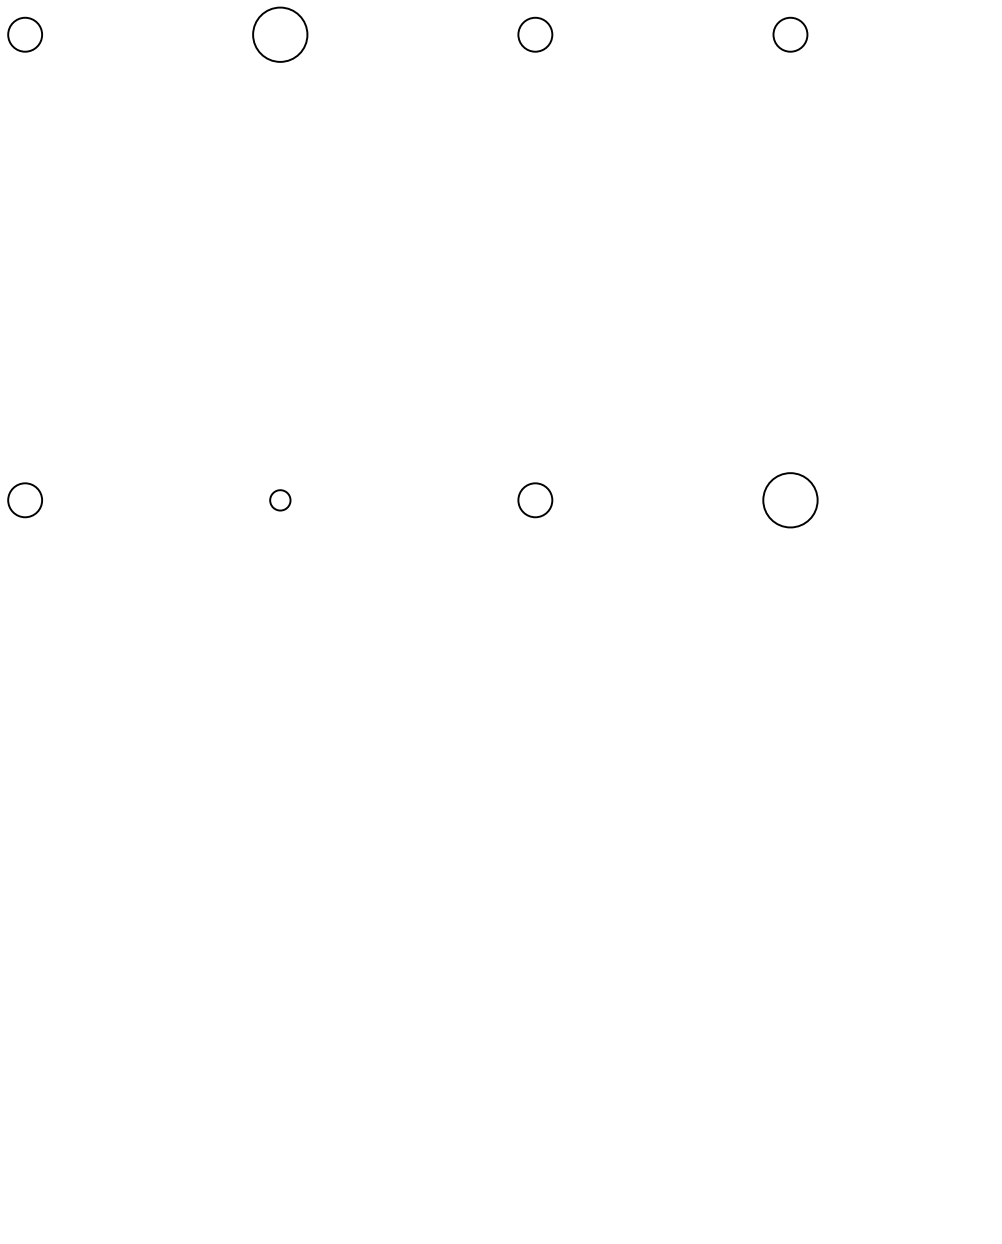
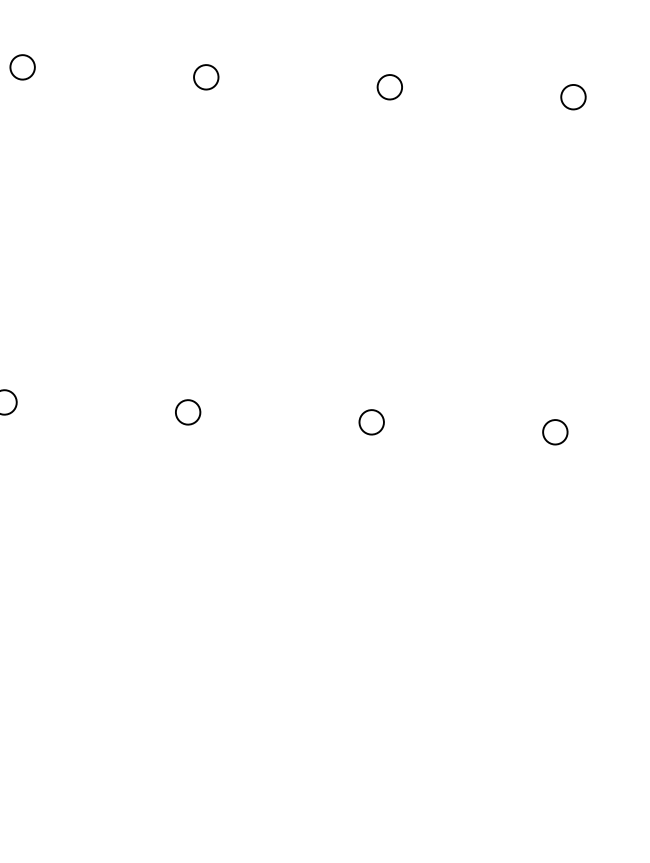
circle: (280, 34) -> (206, 77), size x0.62
circle: (280, 500) -> (188, 412), size x1.67
circle: (790, 500) -> (555, 432), size x0.62

